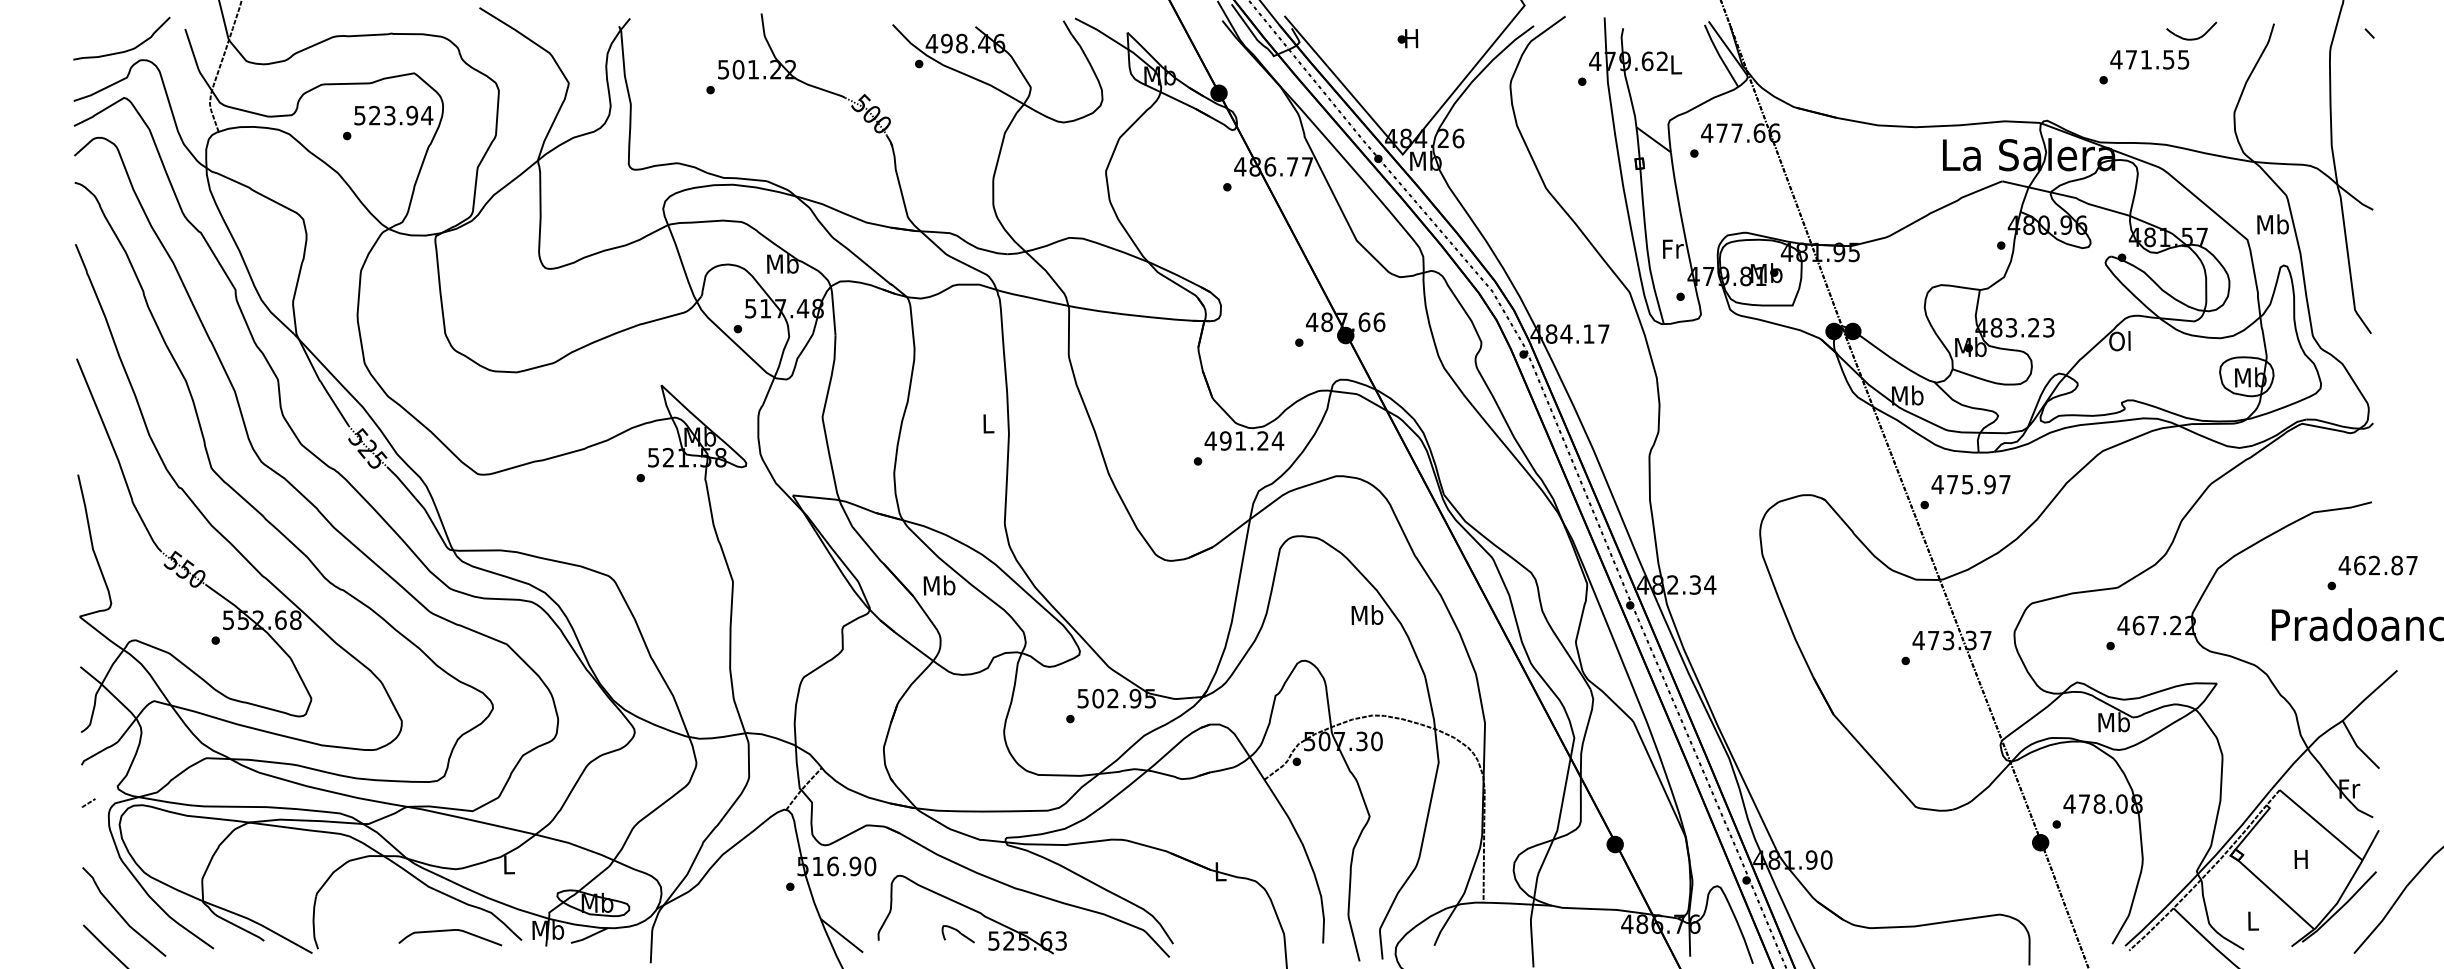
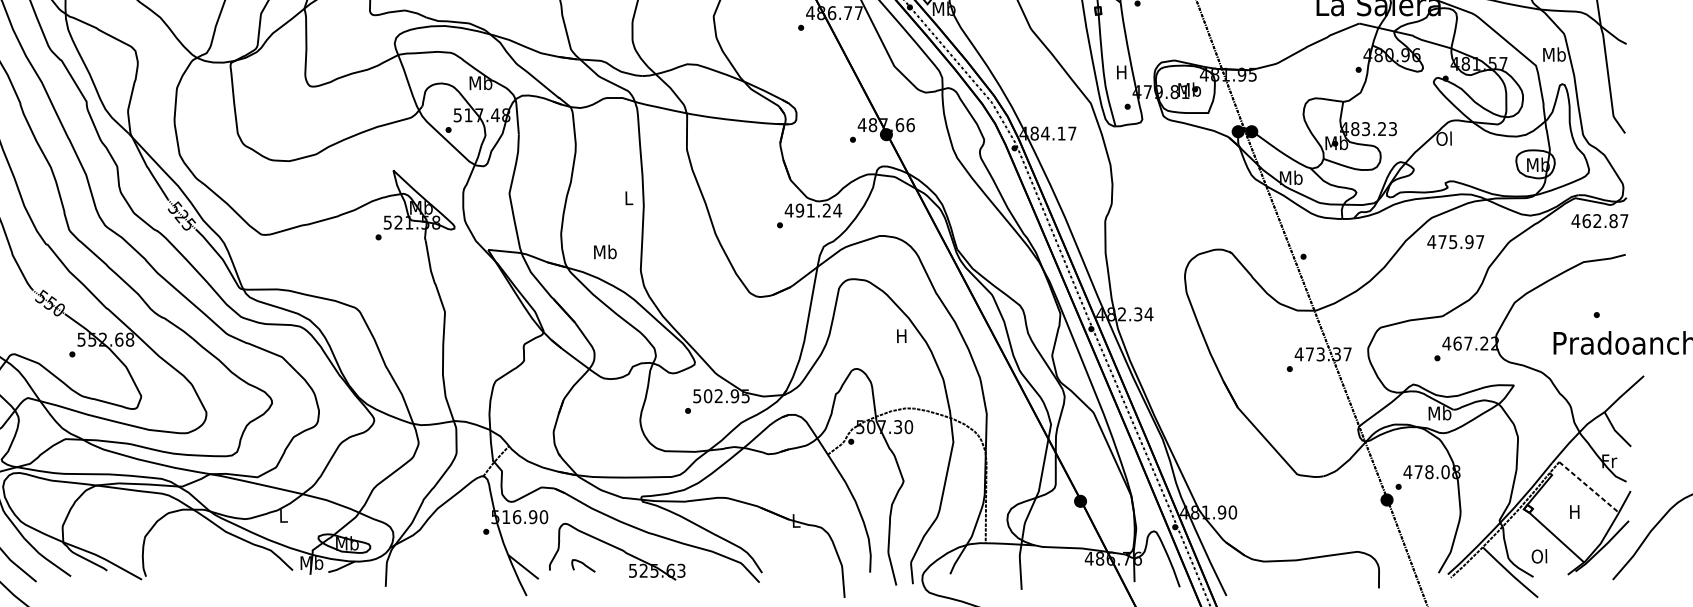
text: (1673, 248) -> (1122, 71), Fr -> H
text: (1970, 484) -> (1455, 241), moved
text: (2377, 565) -> (1599, 221), moved
text: (939, 585) -> (605, 252), moved
text: (1367, 614) -> (902, 335), Mb -> H
line: (2321, 825) -> (1589, 487), solid -> dashed
text: (2251, 920) -> (1538, 556), L -> Ol
curve: (450, 931) -> (241, 563), removed
curve: (958, 932) -> (583, 564), moved

